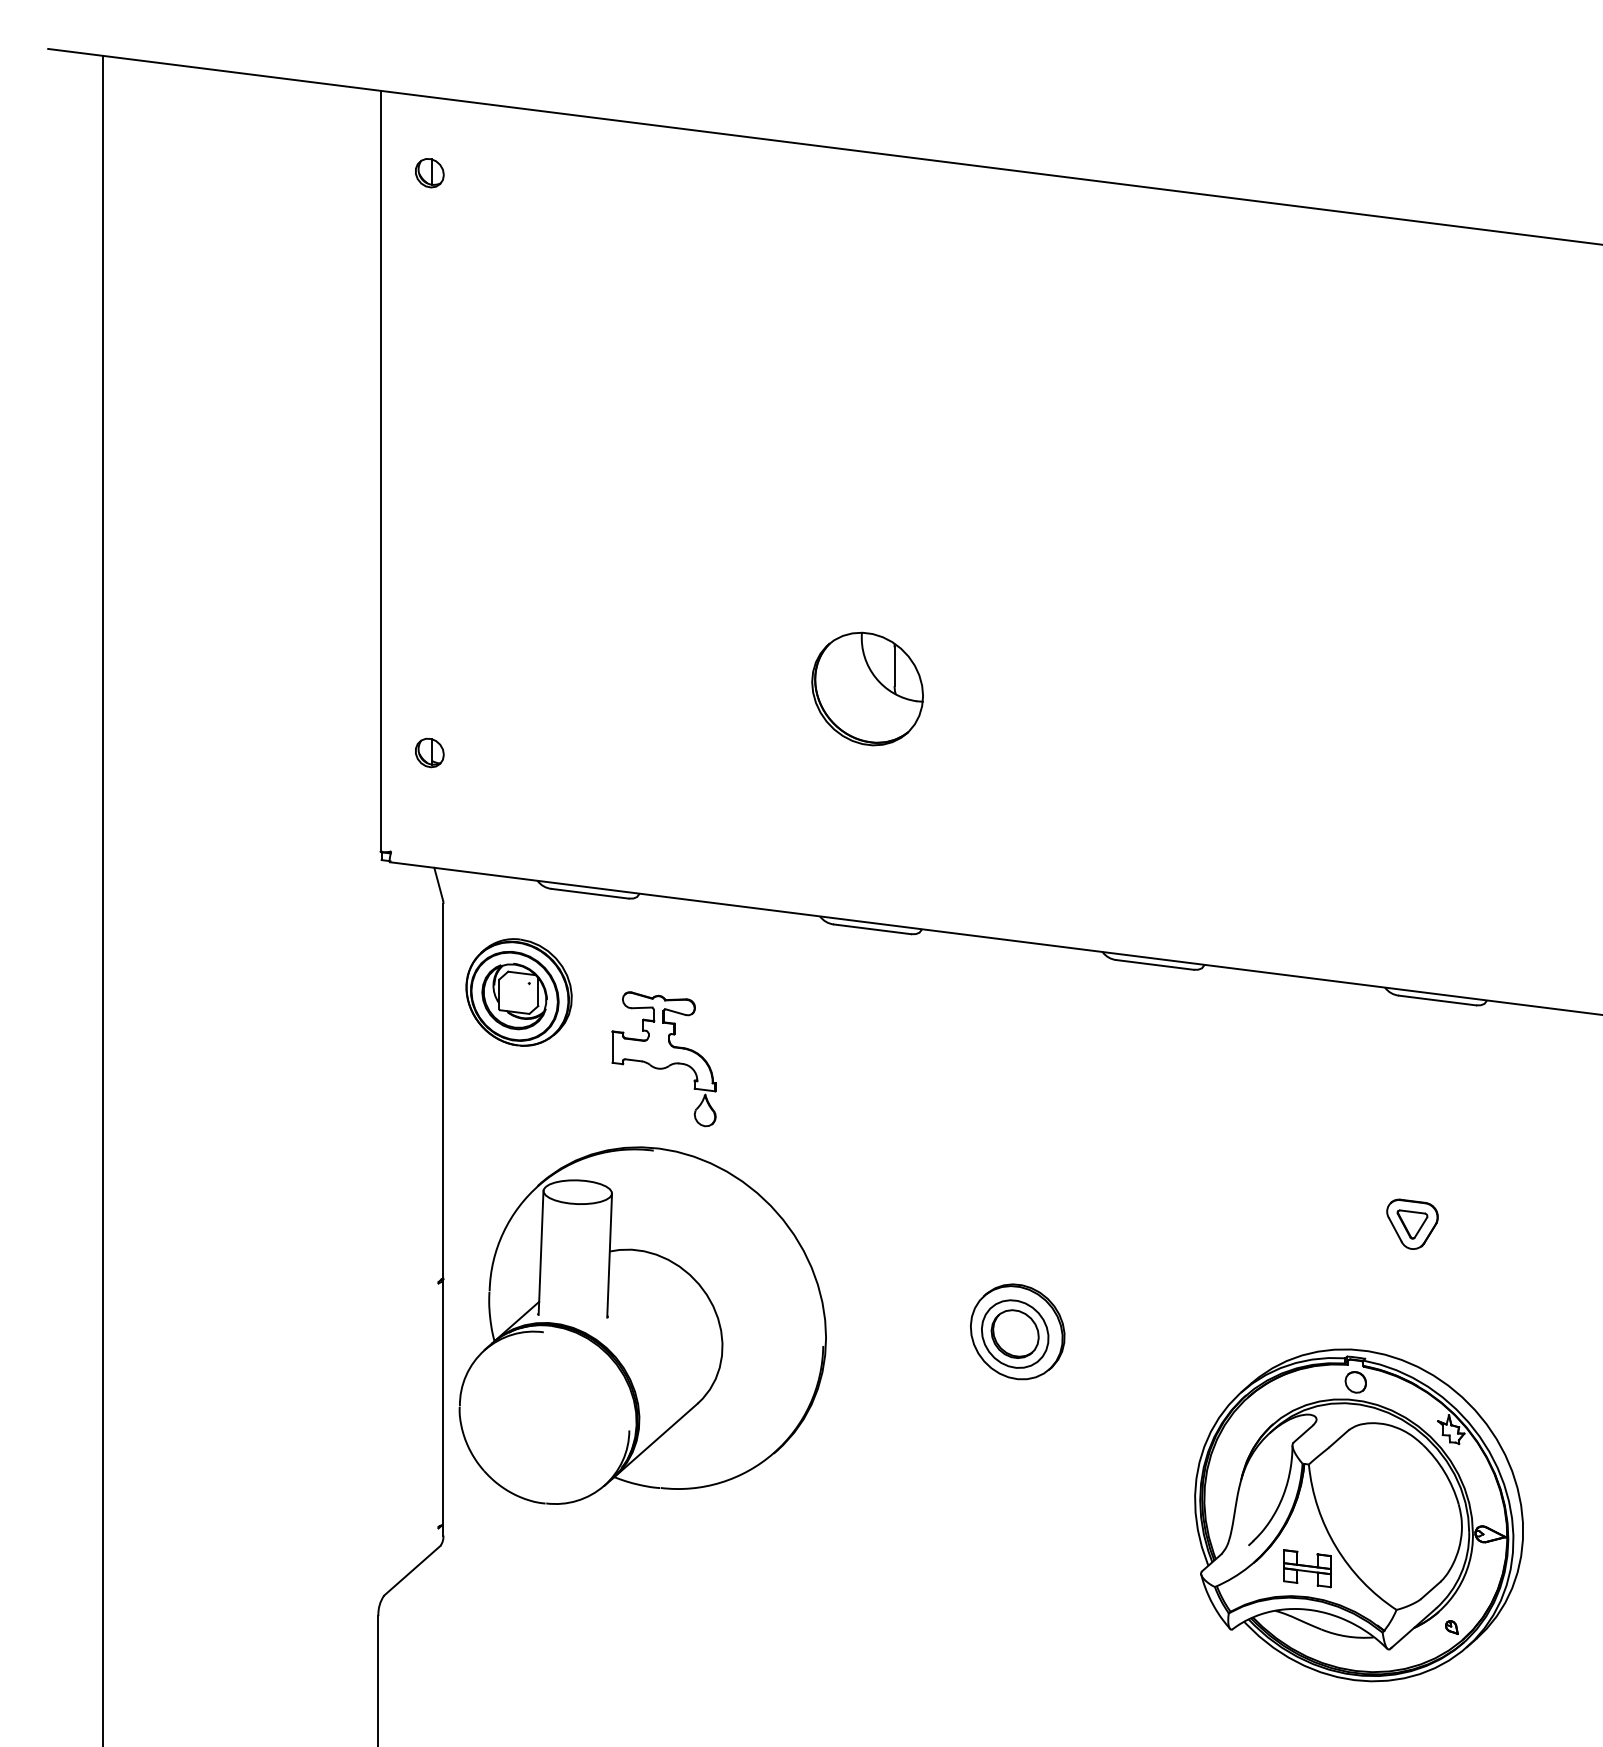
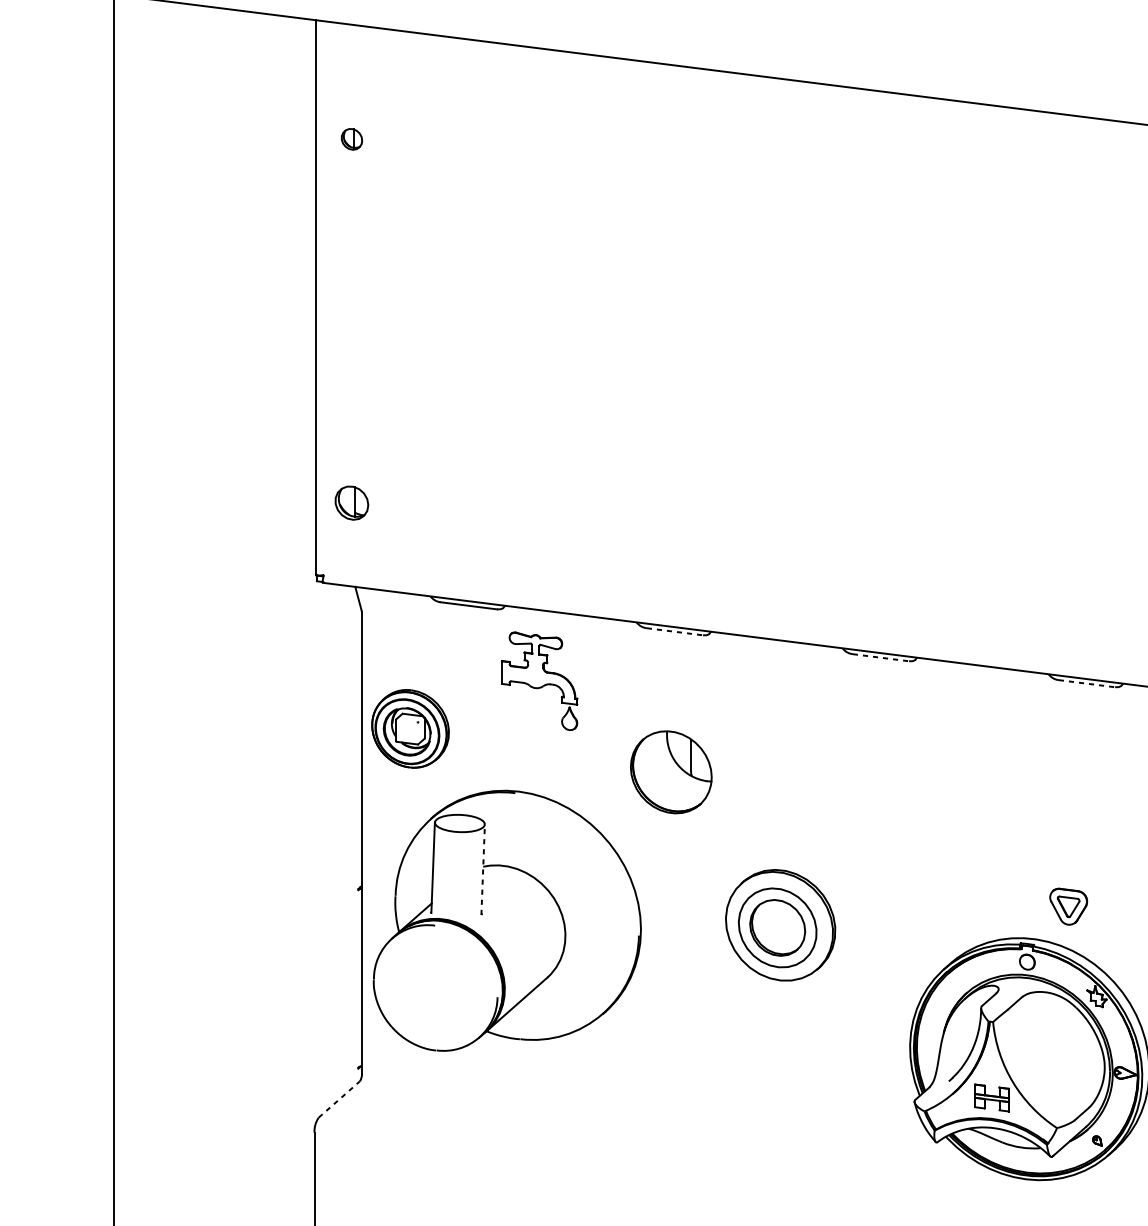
part: (429, 173) -> (351, 139), moved
part: (867, 688) -> (671, 771), moved
part: (429, 752) -> (351, 502), size x1.6
line: (872, 929) -> (674, 631), solid -> dashed
line: (1155, 964) -> (881, 657), solid -> dashed
part: (518, 992) -> (410, 728), moved
line: (1437, 1000) -> (1086, 683), solid -> dashed
part: (663, 1059) -> (539, 681), moved
part: (1412, 1223) -> (1068, 906), moved
line: (609, 1255) -> (483, 869), solid -> dashed
part: (1017, 1331) -> (780, 925), size x1.6
line: (412, 1570) -> (339, 1099), solid -> dashed

